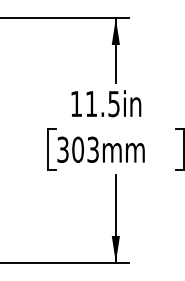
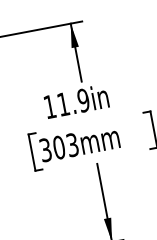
text: (113, 103) -> (83, 100), 11.5in -> 11.9in

